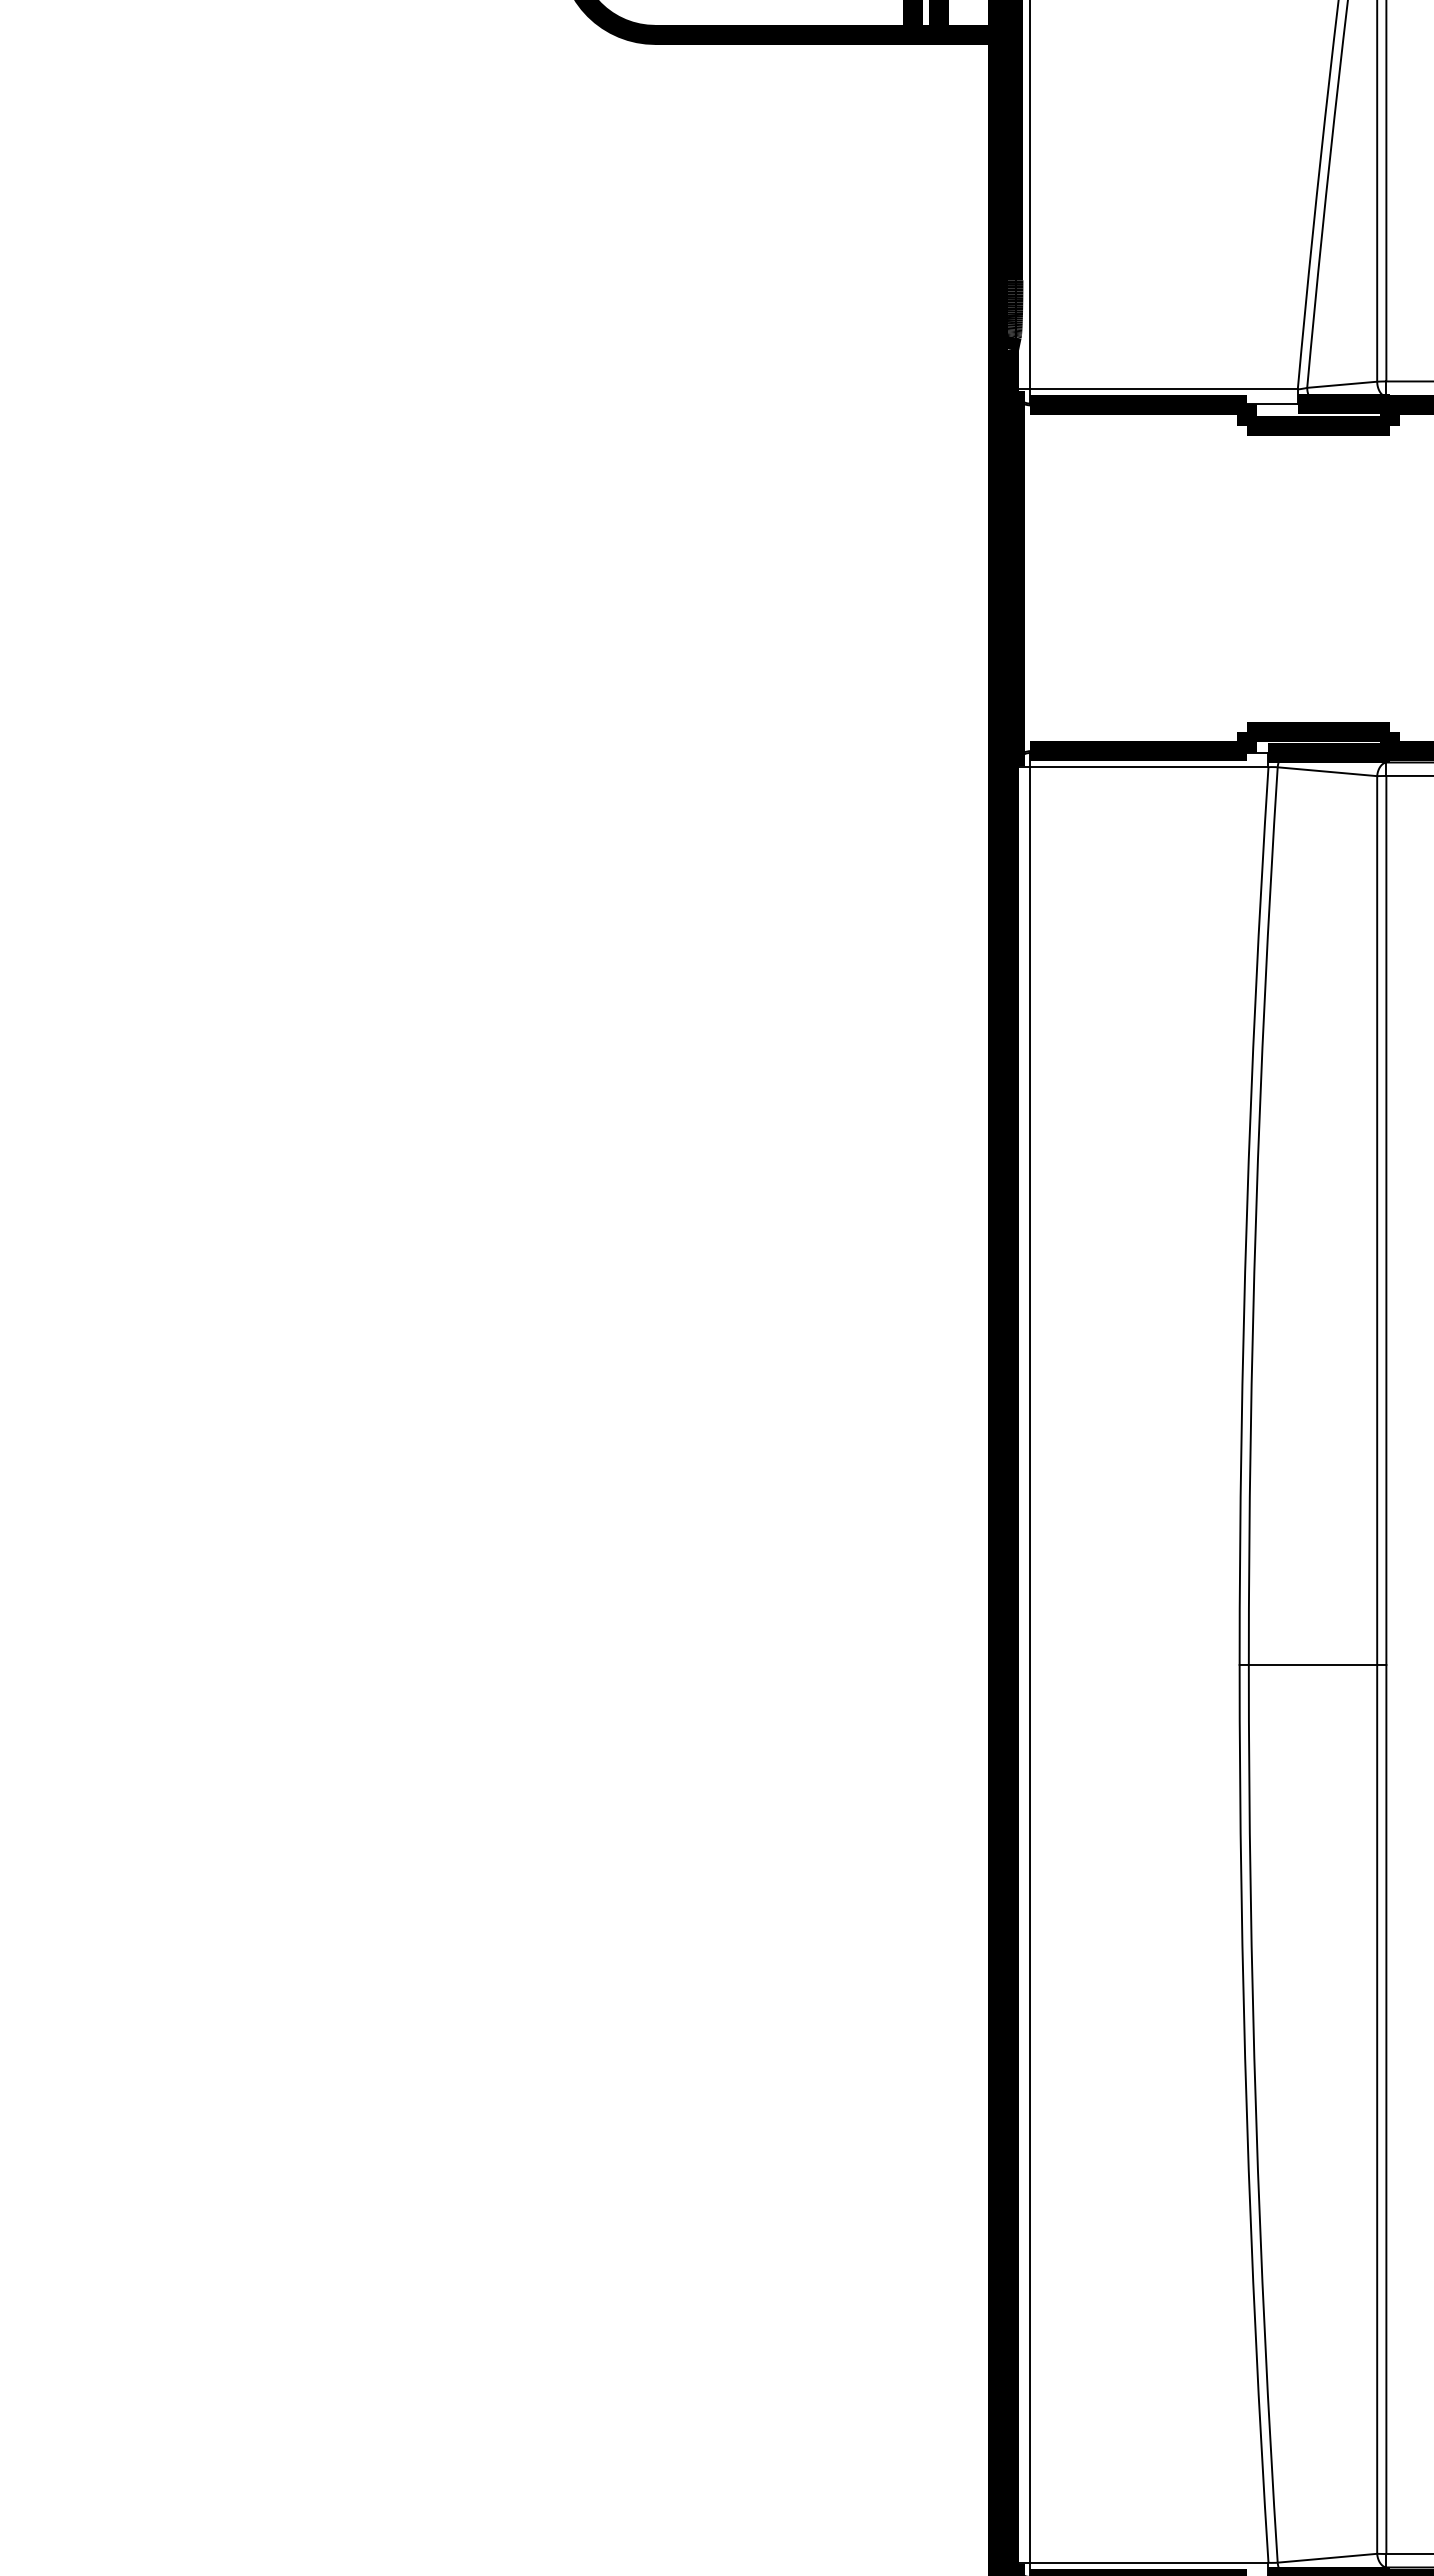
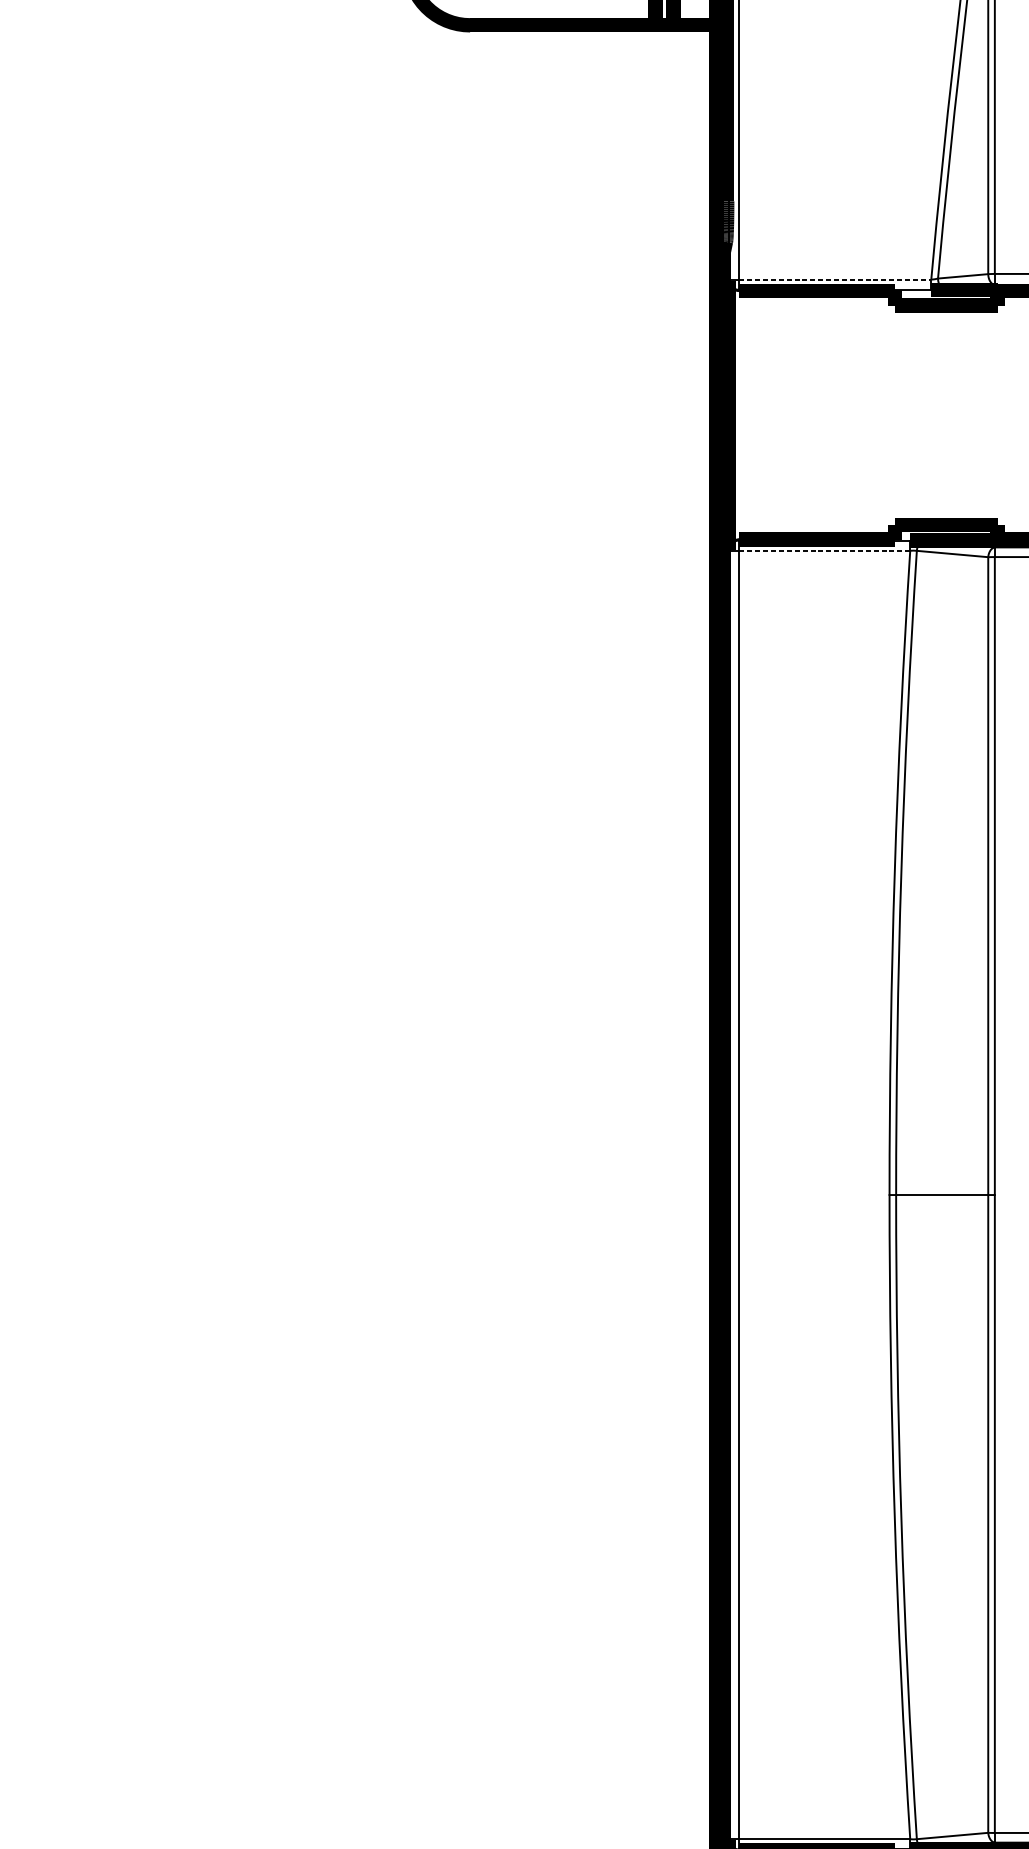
line: (1164, 389) -> (835, 279), solid -> dashed
line: (1148, 767) -> (824, 550), solid -> dashed

